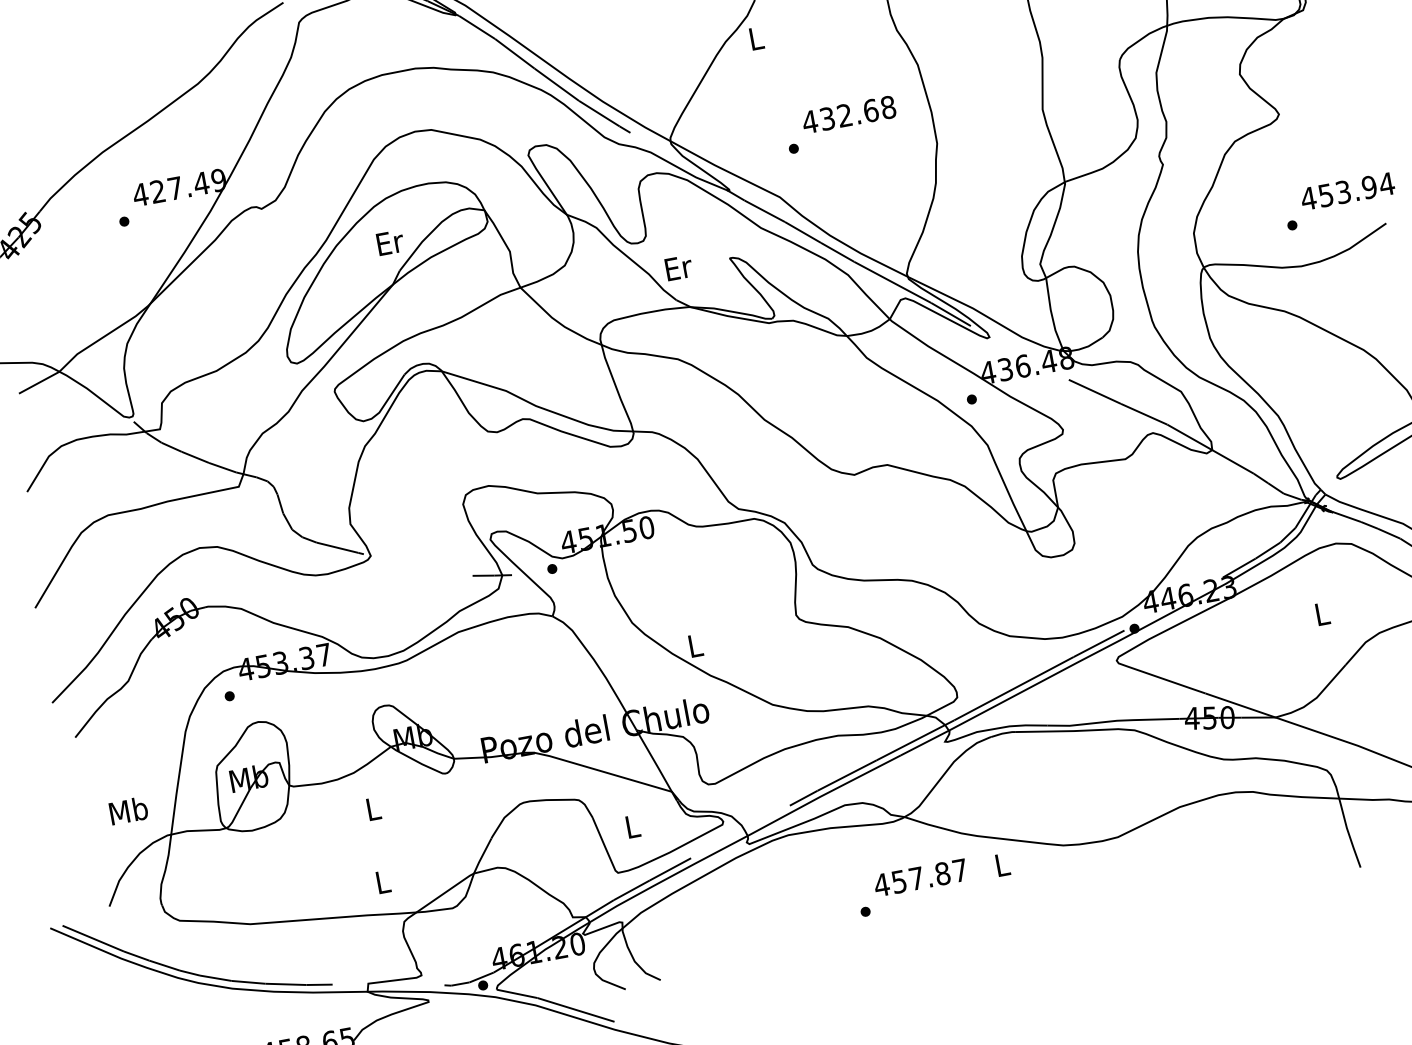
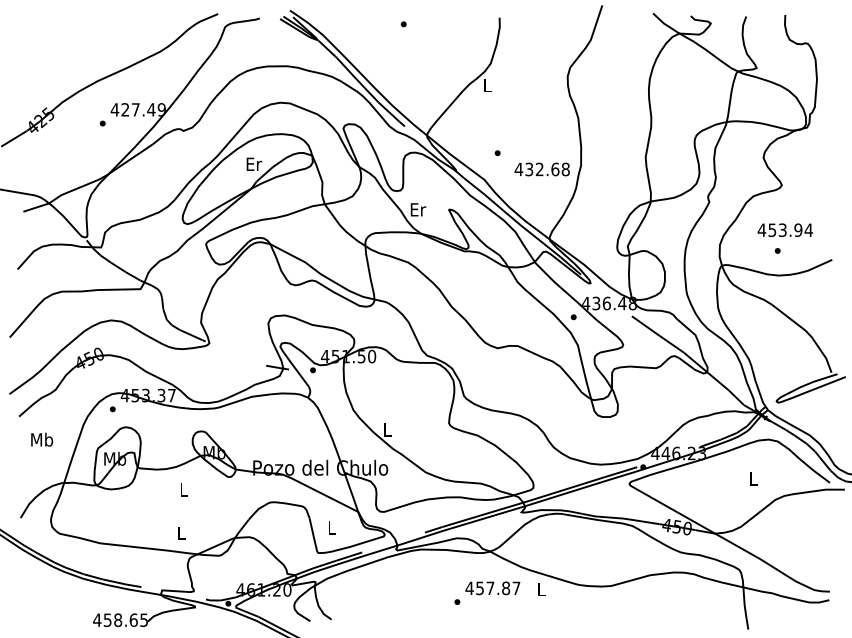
text: (847, 115) -> (541, 169), moved
text: (1346, 190) -> (784, 229), moved
text: (129, 810) -> (42, 439), moved

